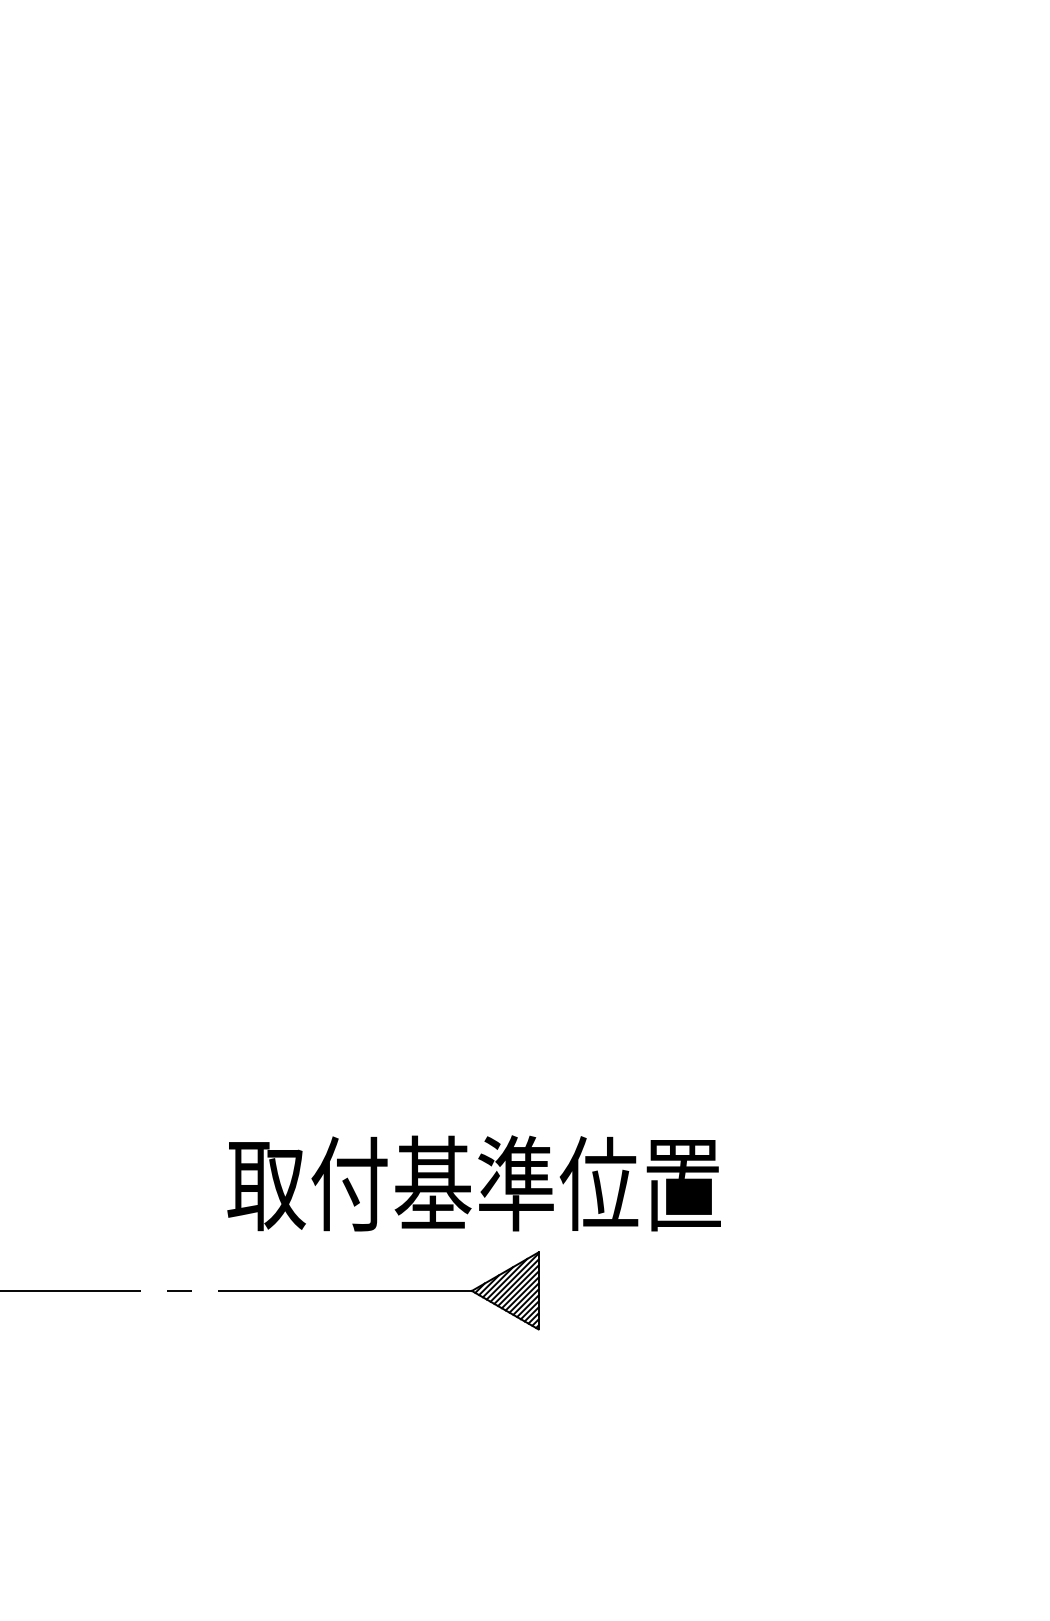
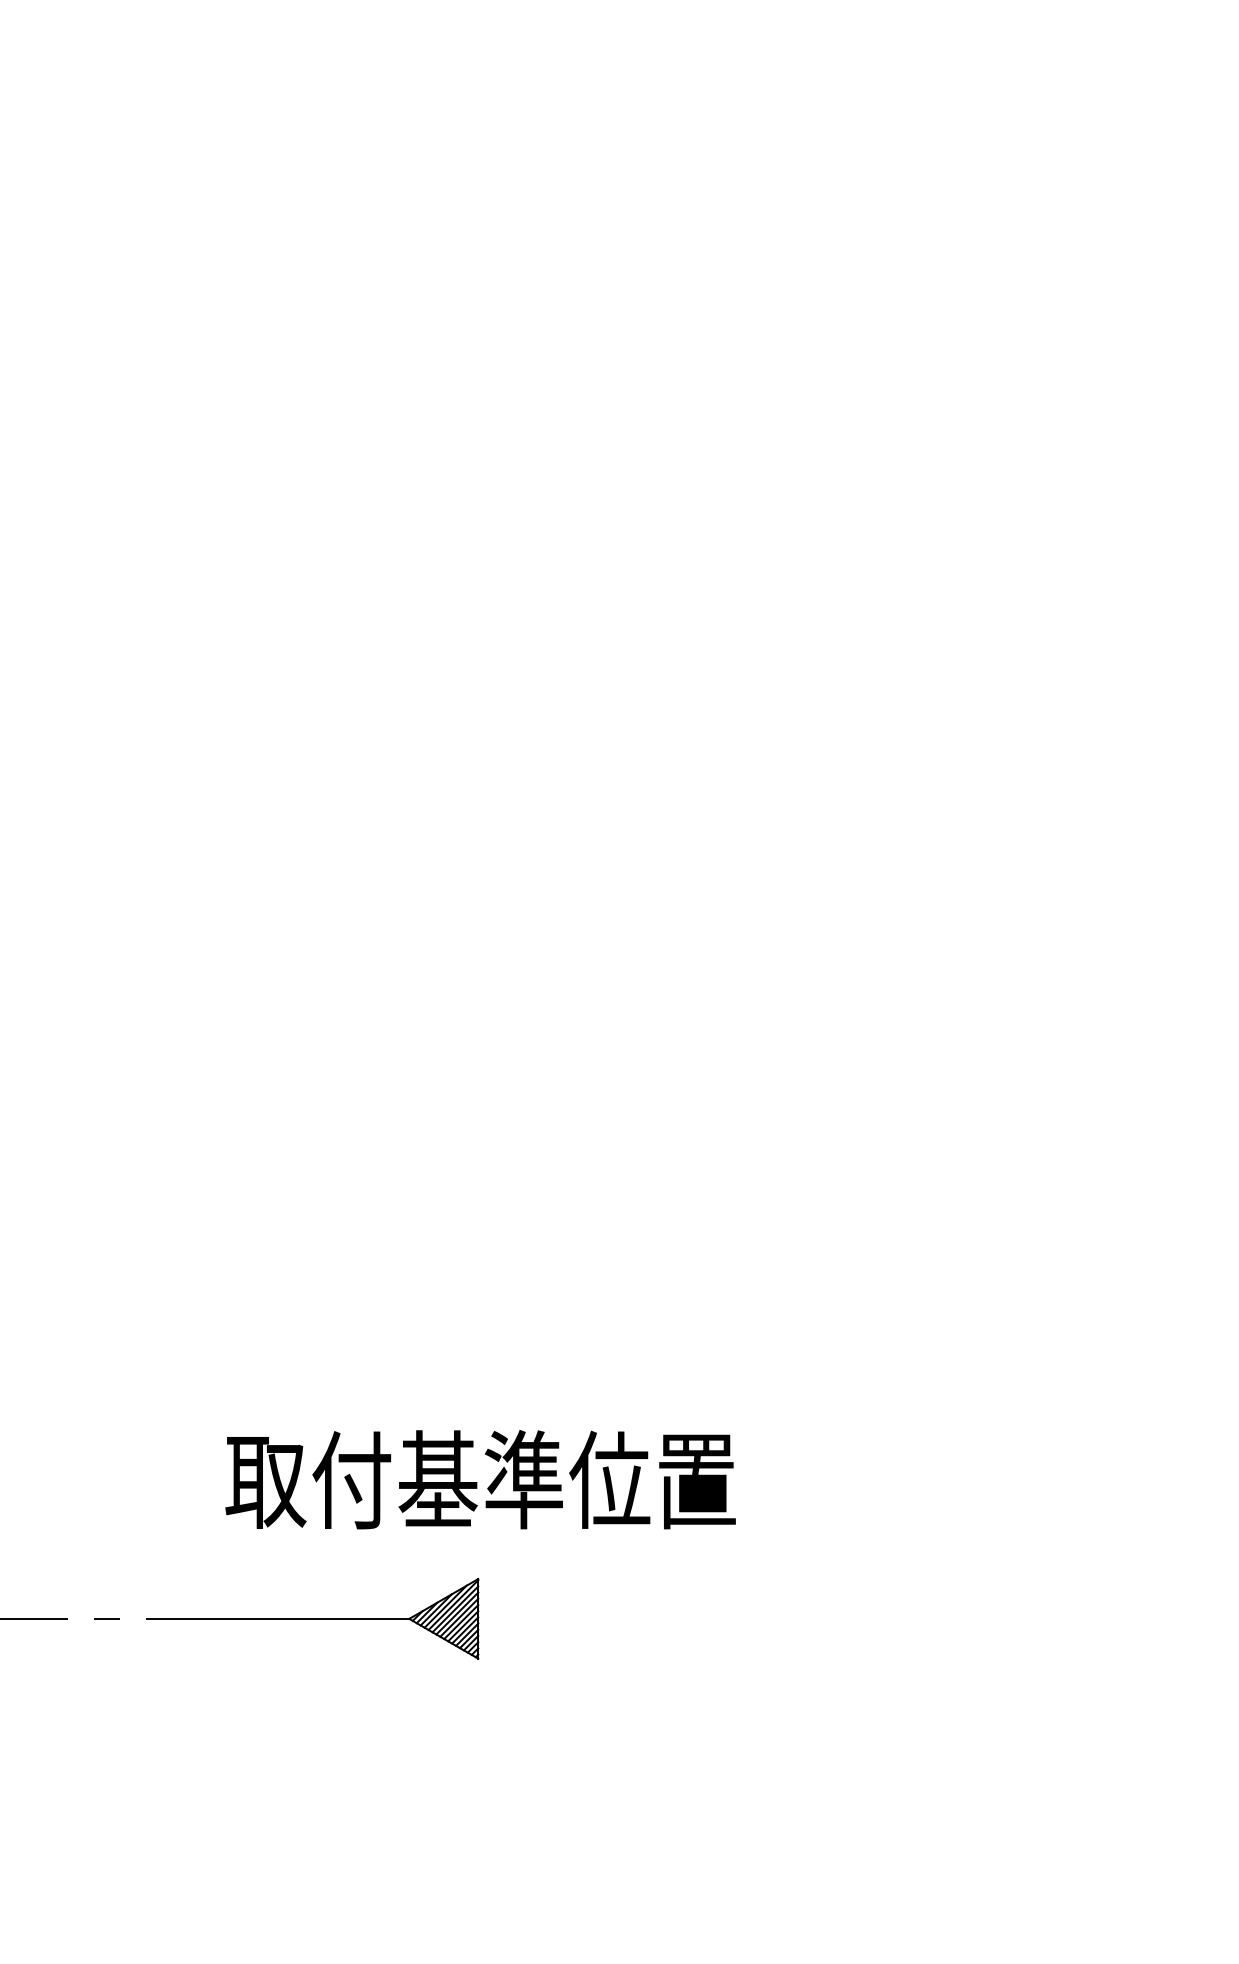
text: (474, 1183) -> (480, 1479), moved

